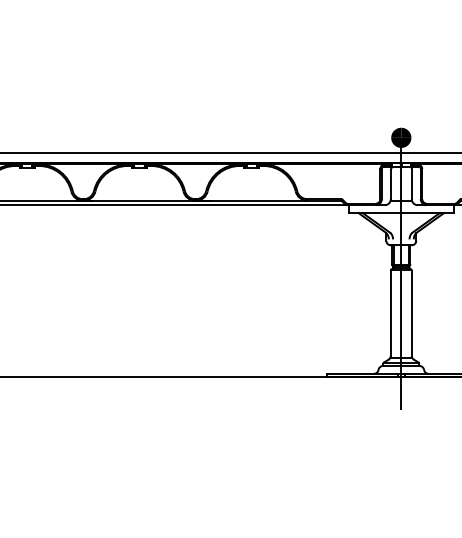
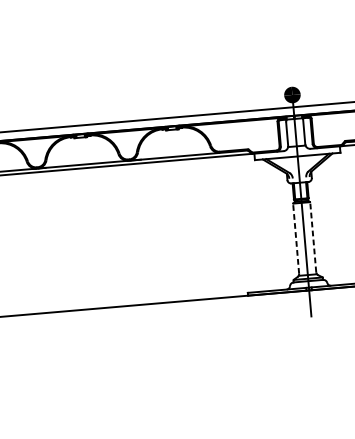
line: (390, 313) -> (295, 239), solid -> dashed
line: (411, 313) -> (313, 237), solid -> dashed

